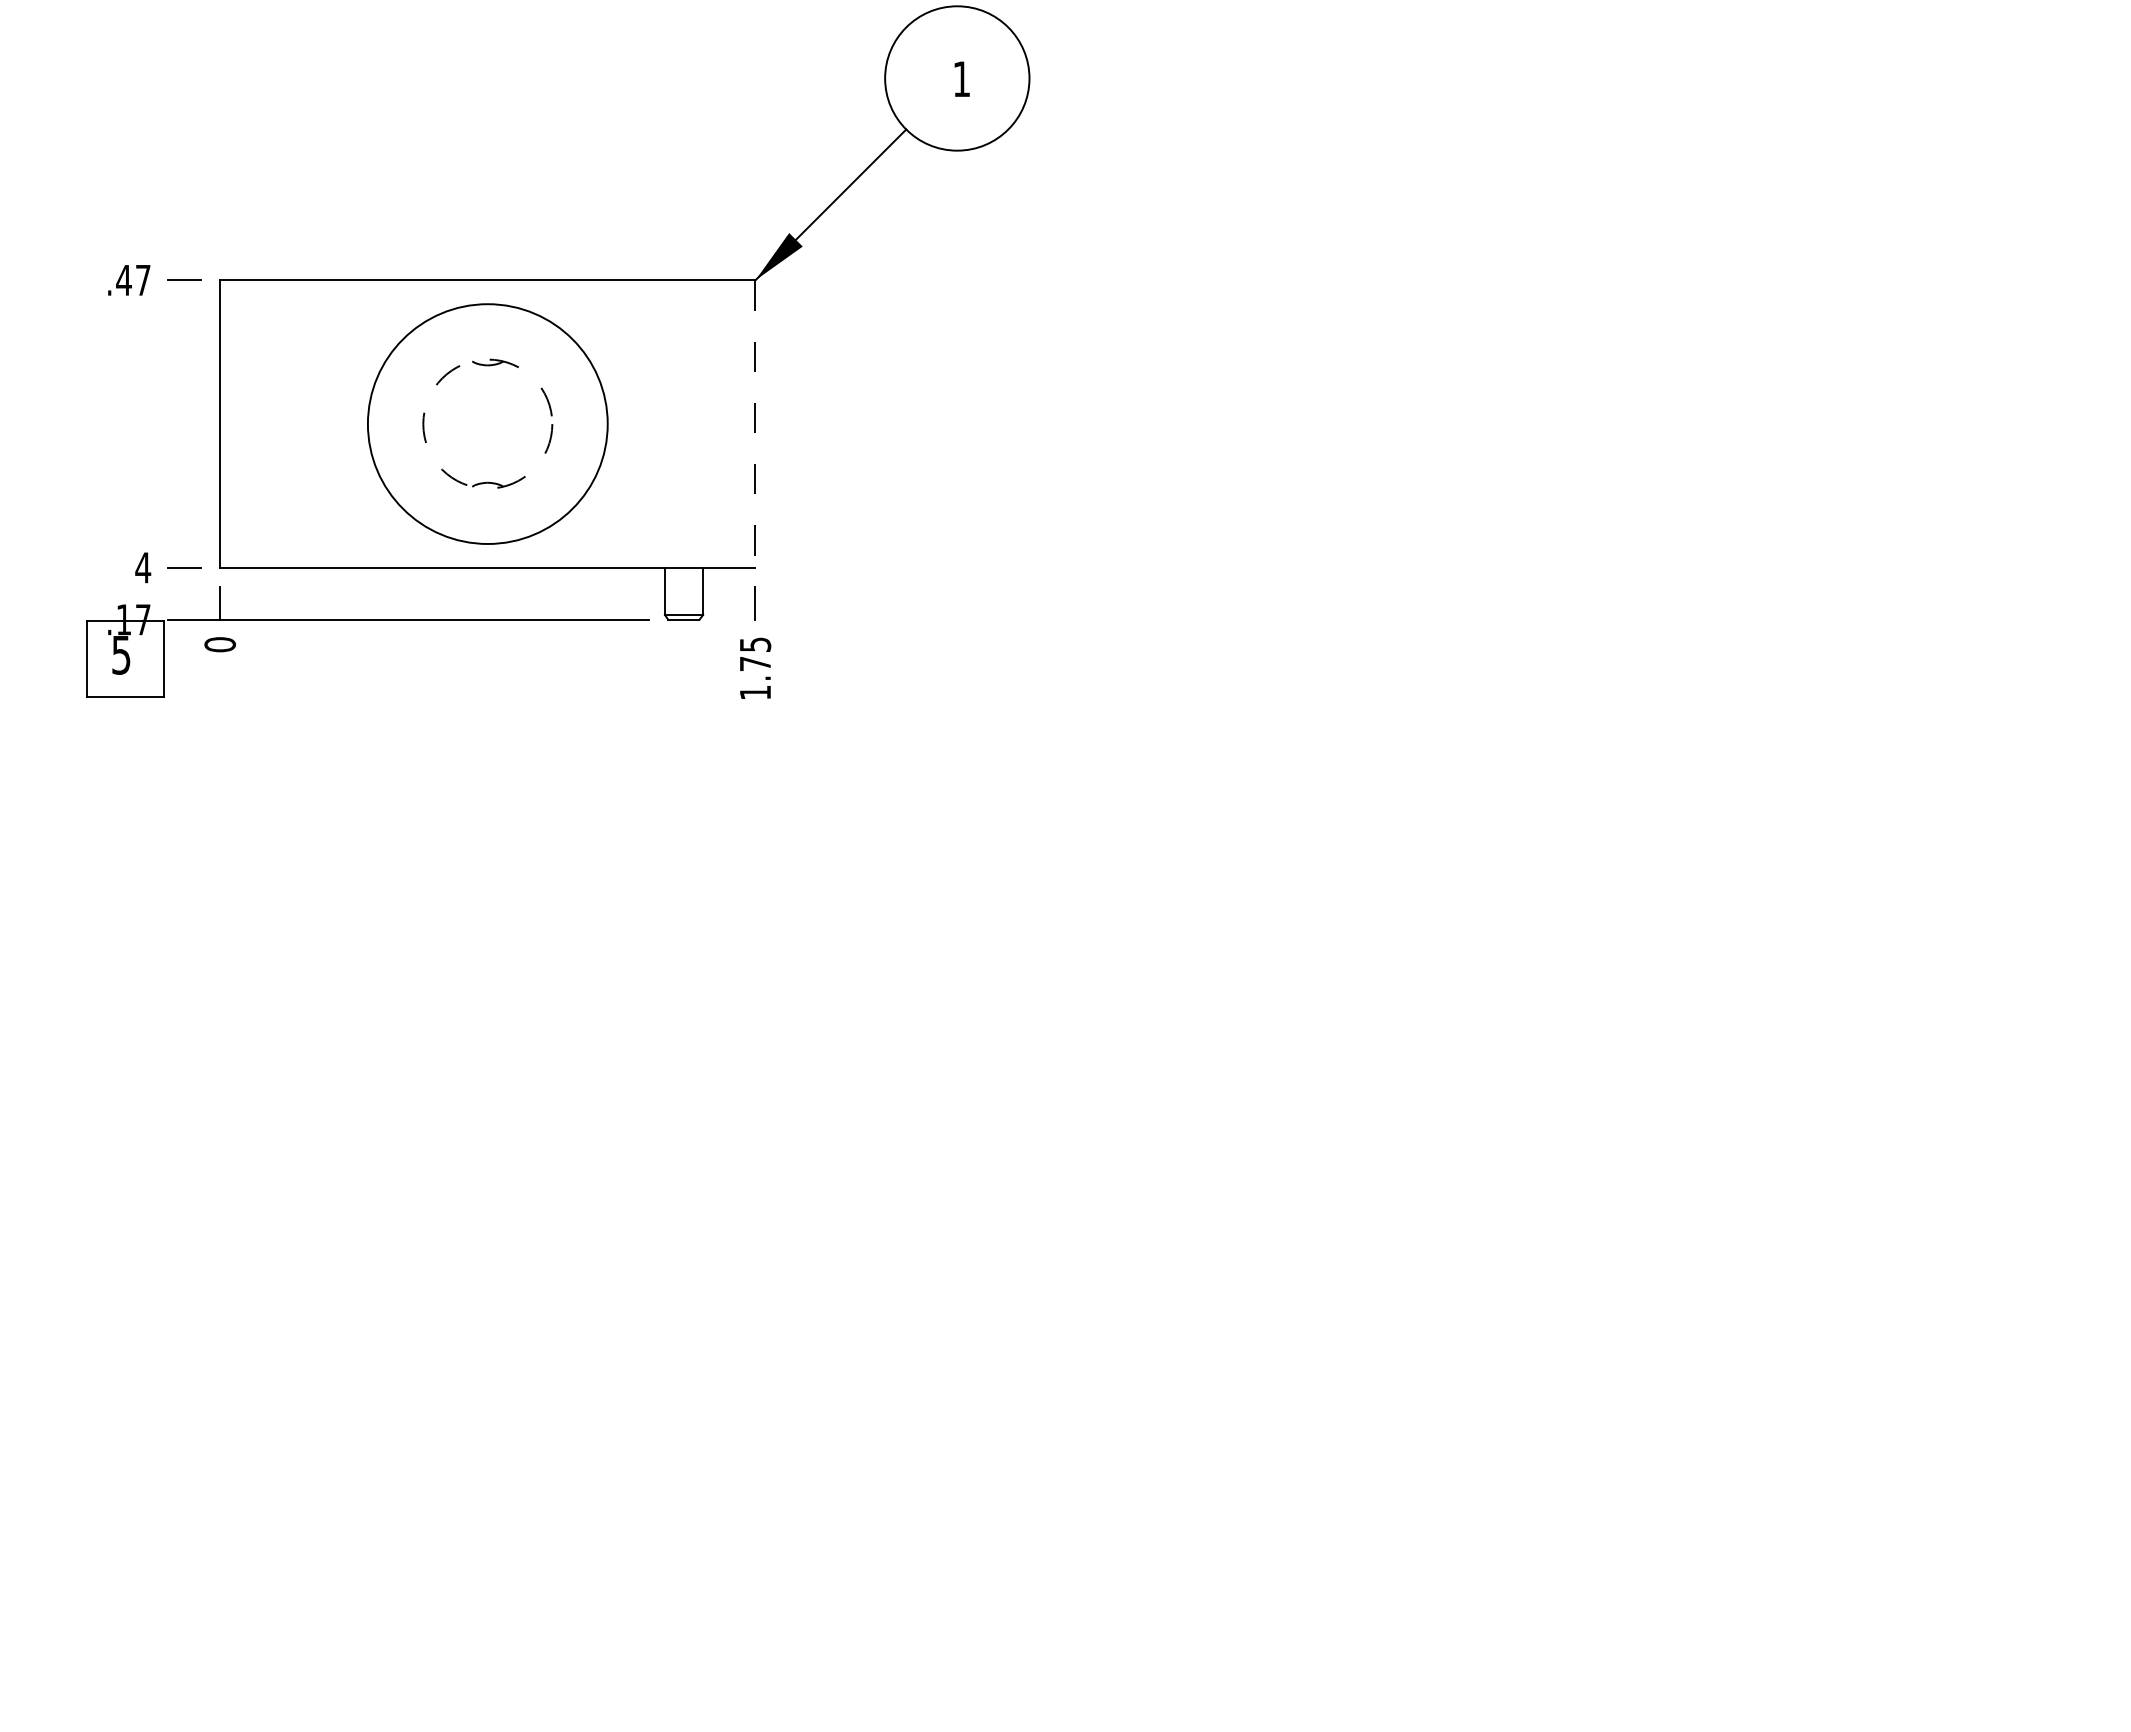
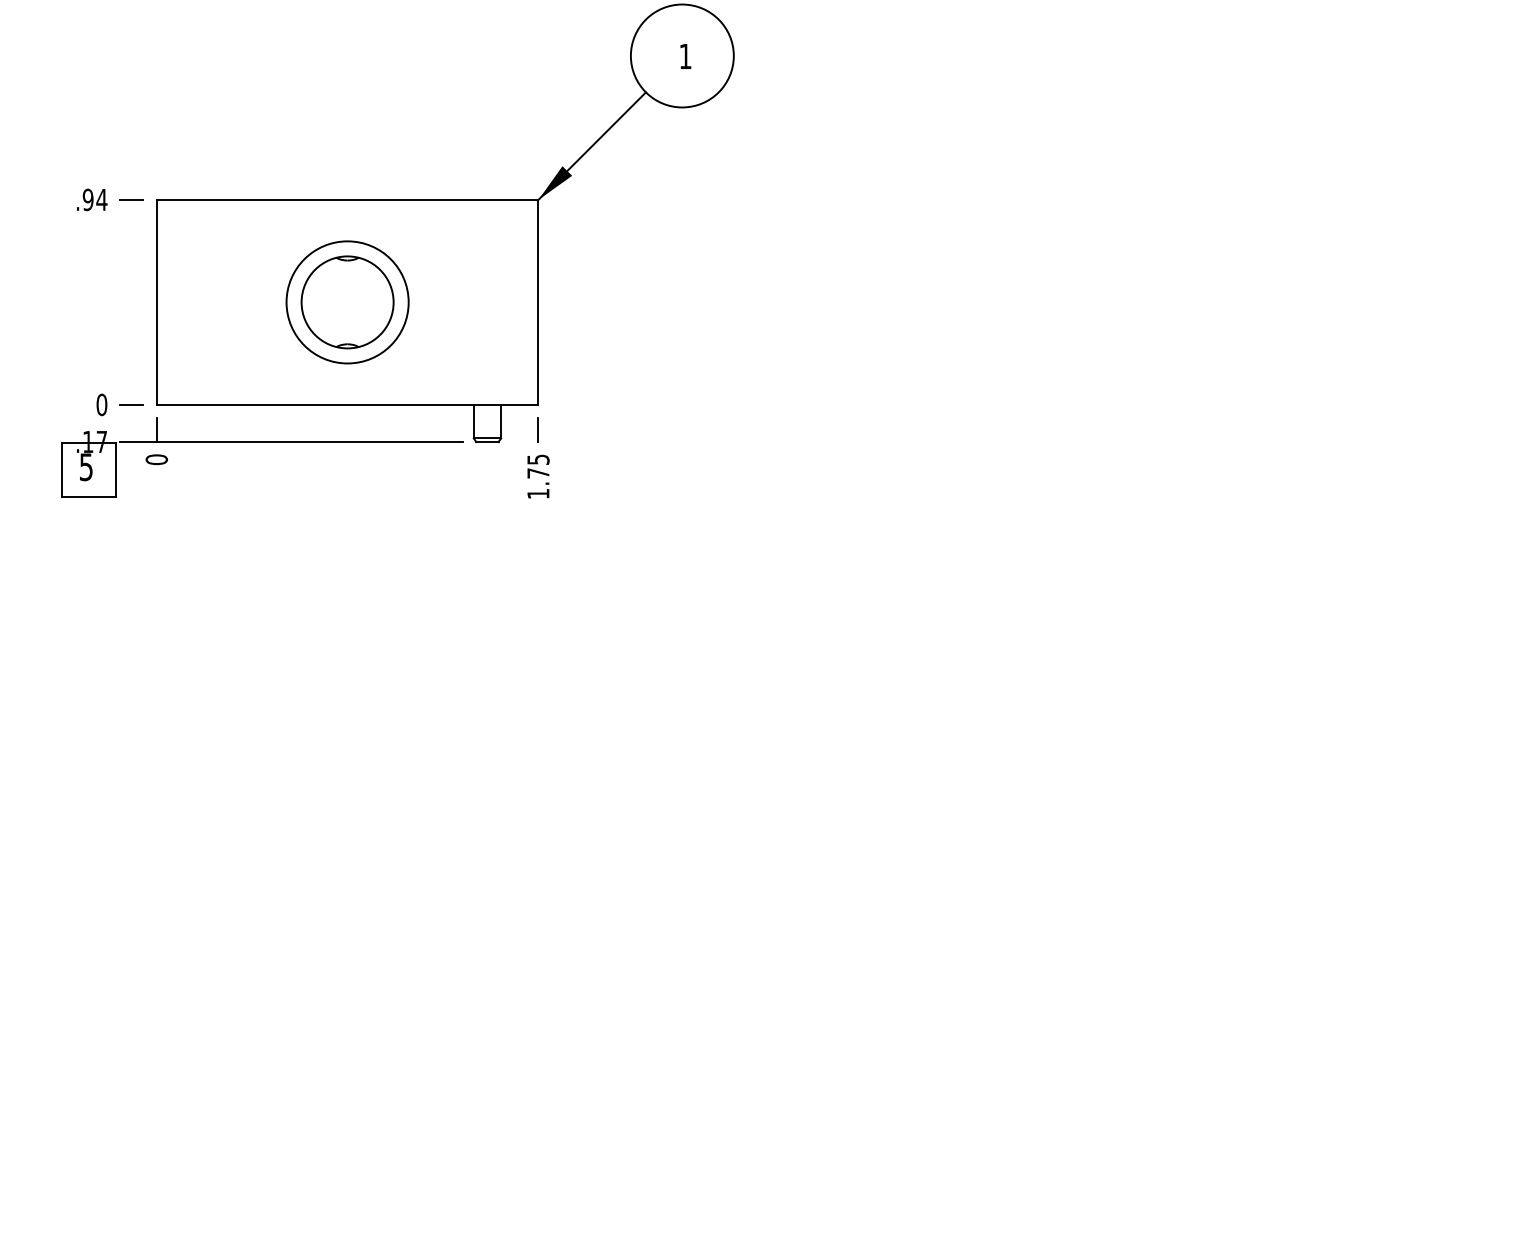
text: (133, 280) -> (94, 200), .47 -> .94
circle: (487, 423) -> (347, 301), dashed -> solid
circle: (487, 423) -> (347, 301), size x0.71
line: (755, 424) -> (538, 302), dashed -> solid
text: (143, 567) -> (102, 404), 4 -> 0

